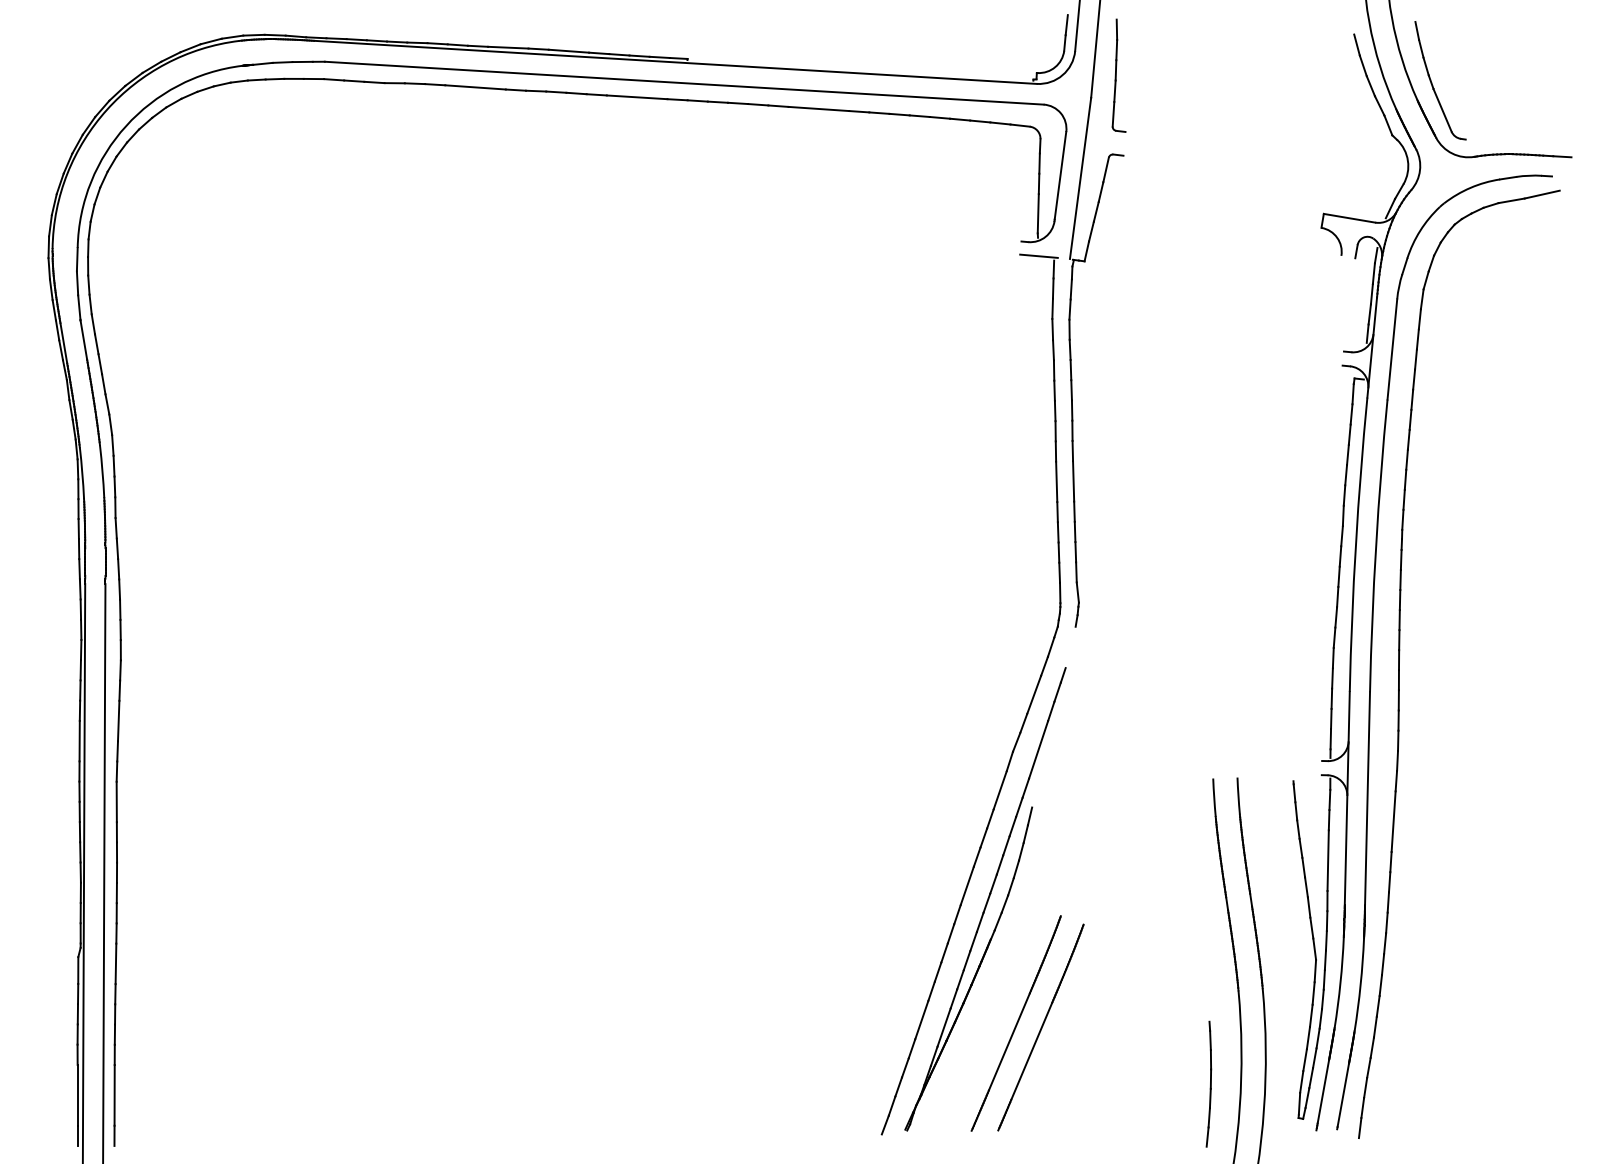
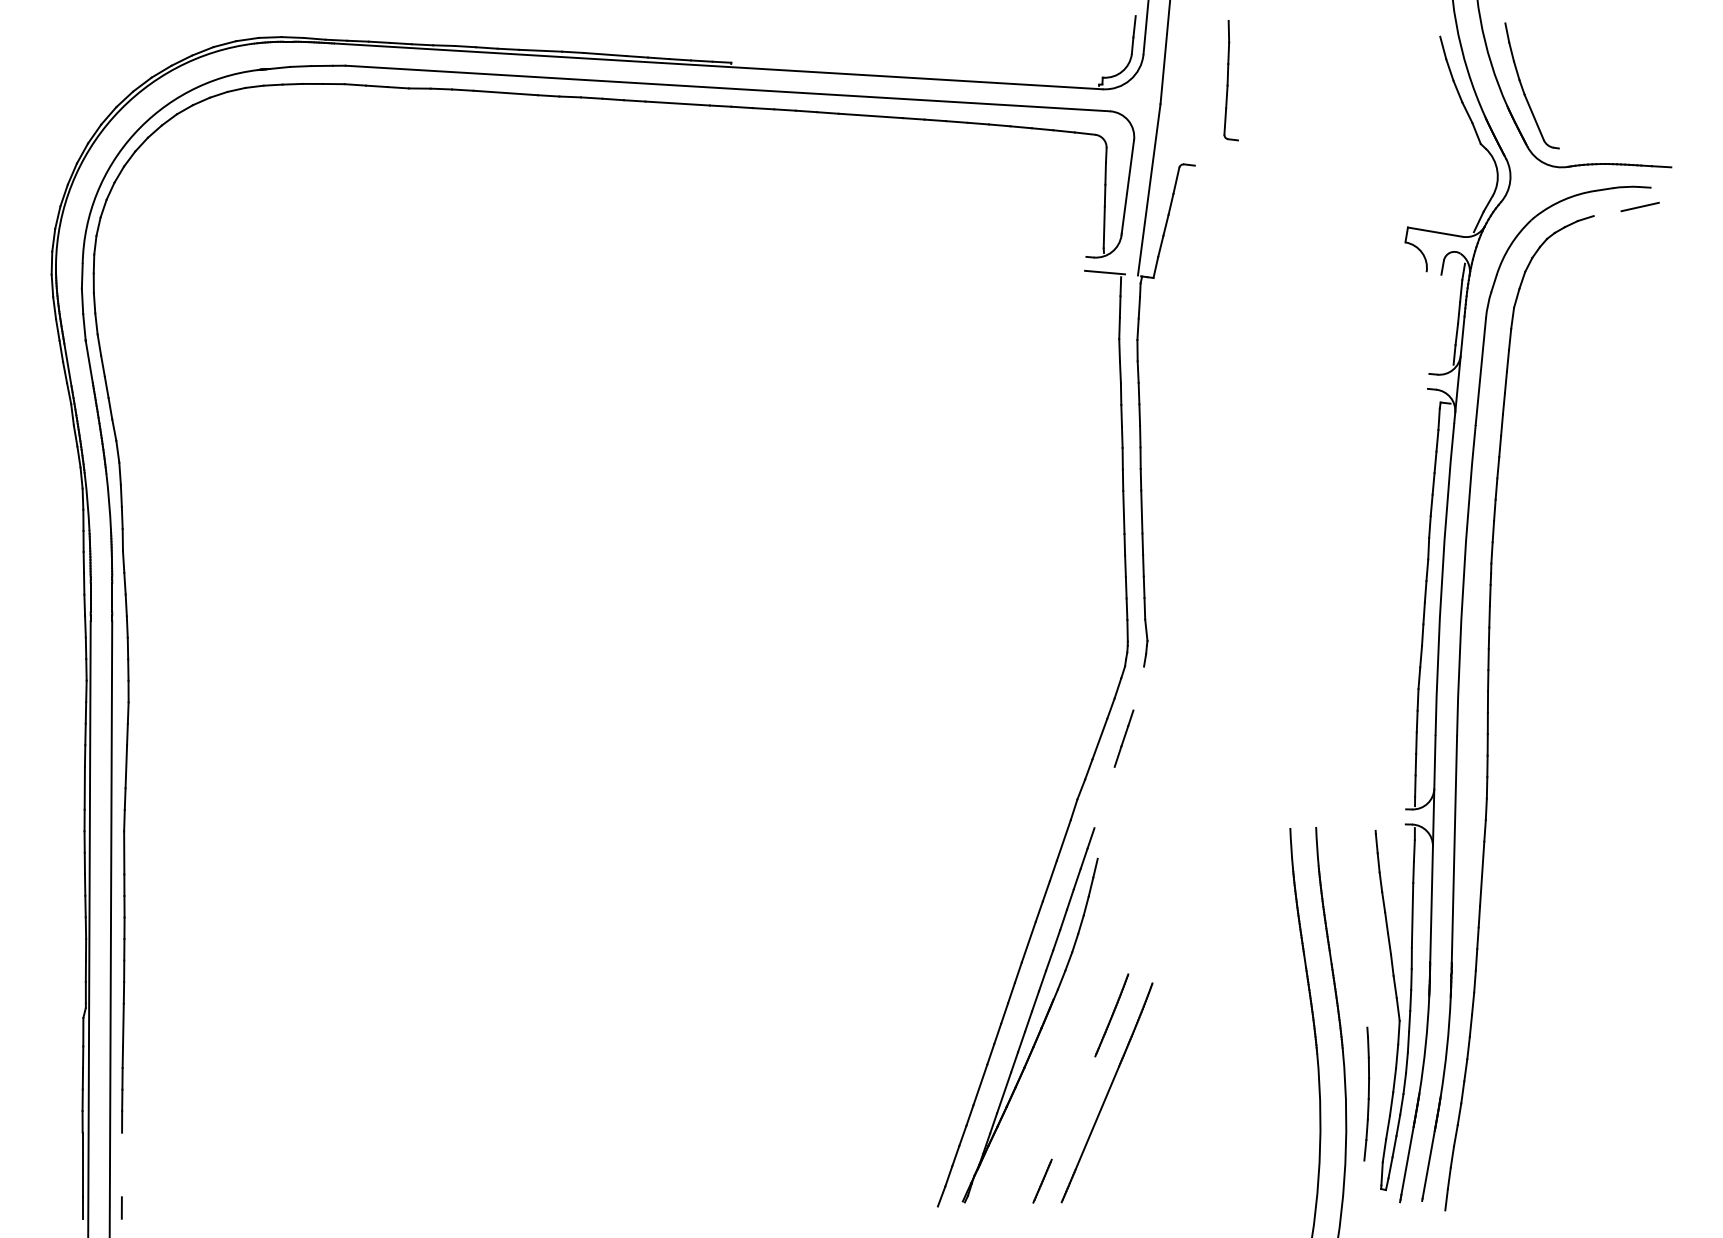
part: (1118, 75) -> (1230, 80), moved
line: (1511, 200) -> (1607, 213), removed
line: (1038, 749) -> (1104, 797), removed
line: (1009, 1041) -> (1073, 1107), removed
part: (1208, 1083) -> (1366, 1093), moved
line: (114, 1094) -> (121, 1164), removed

